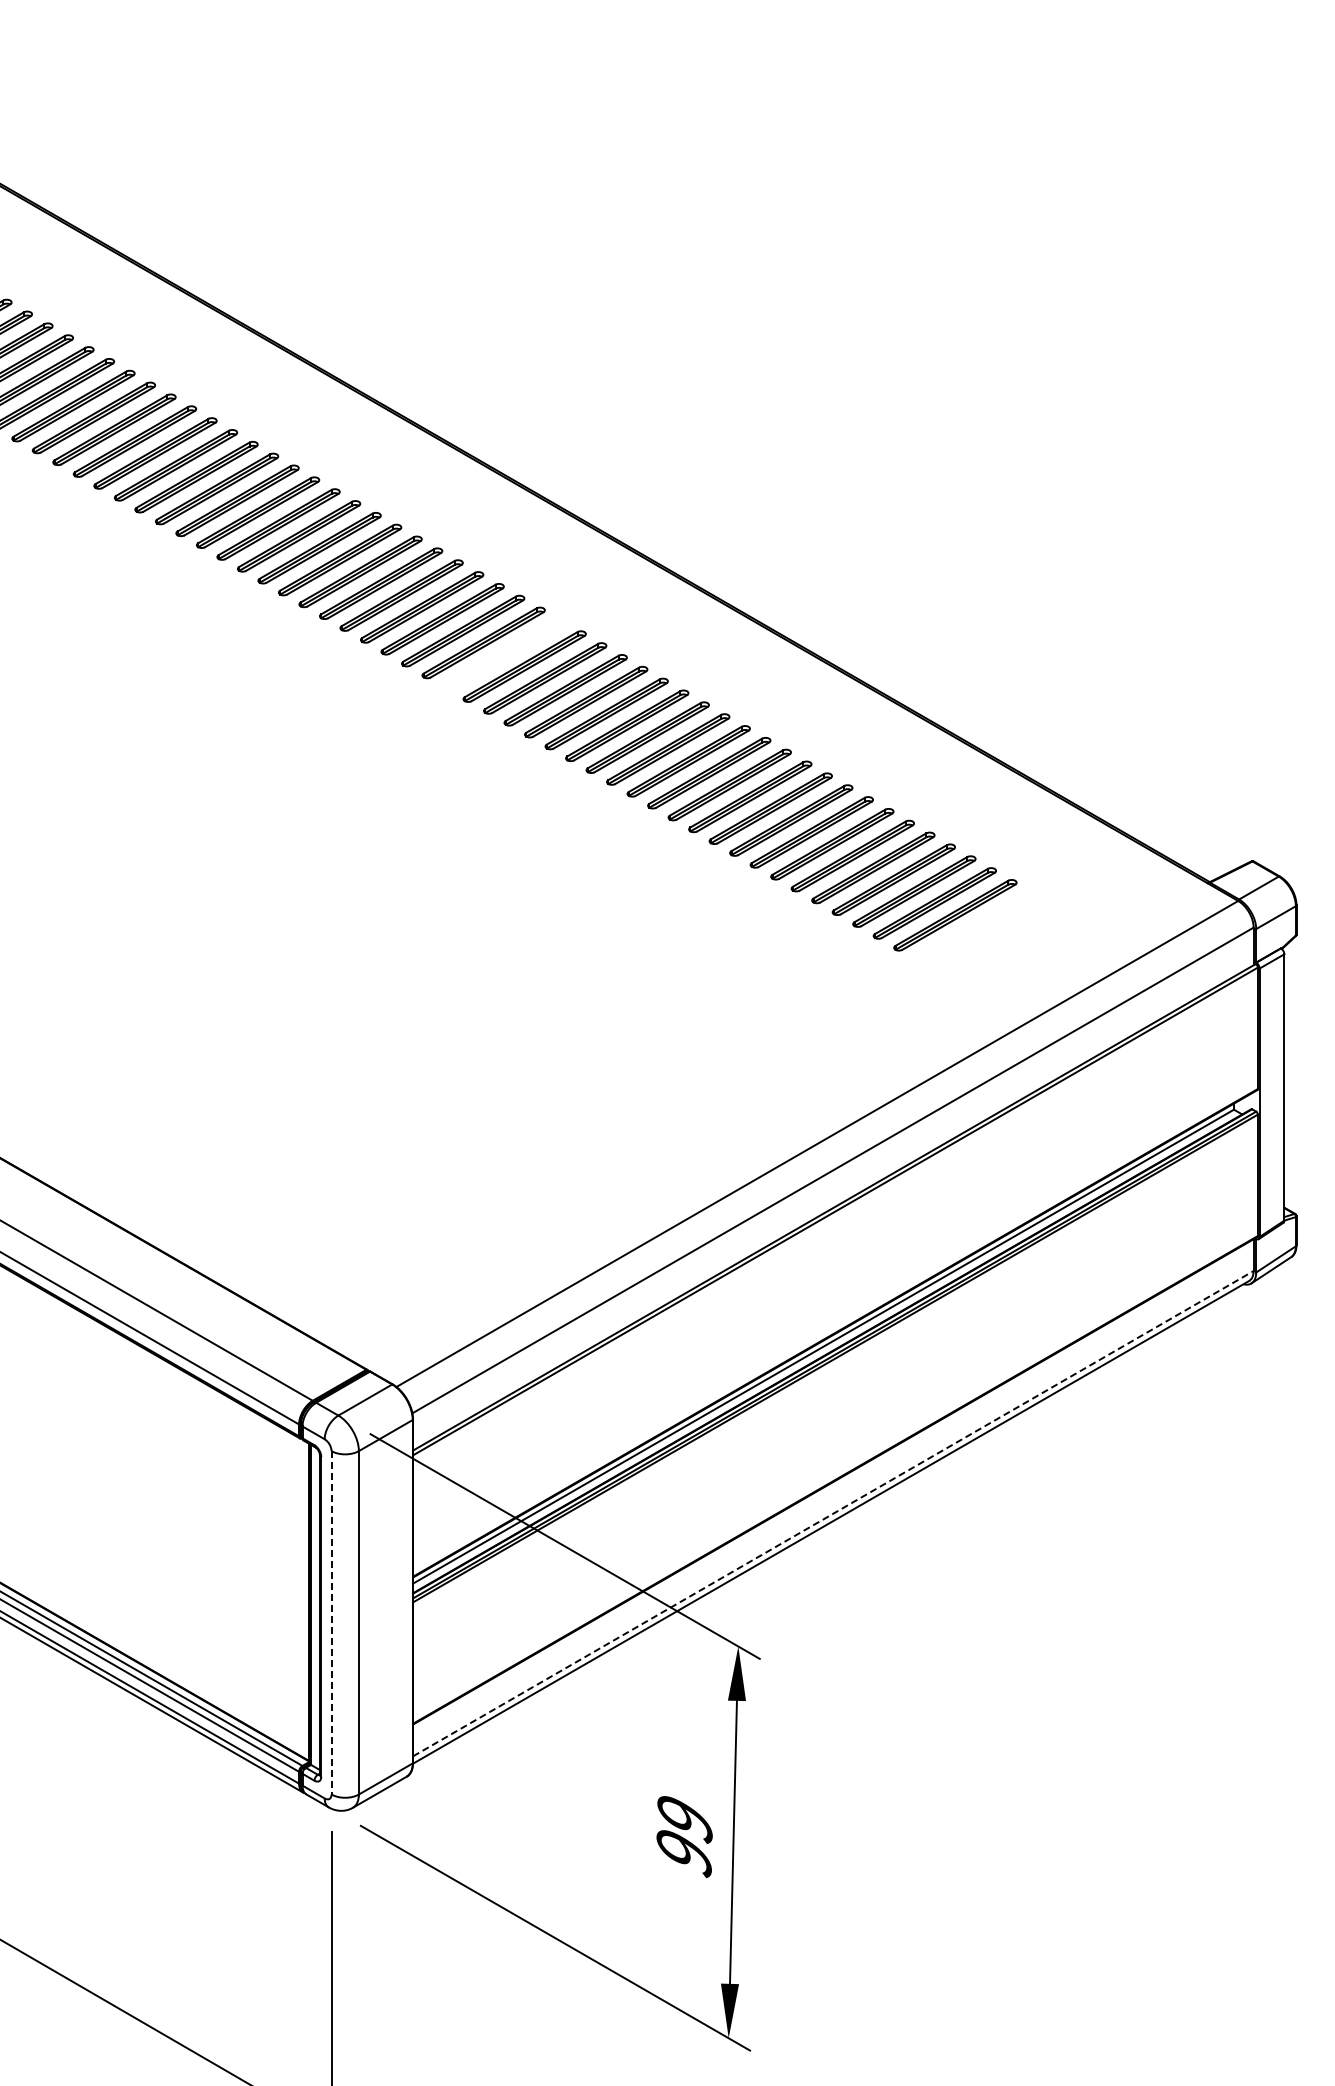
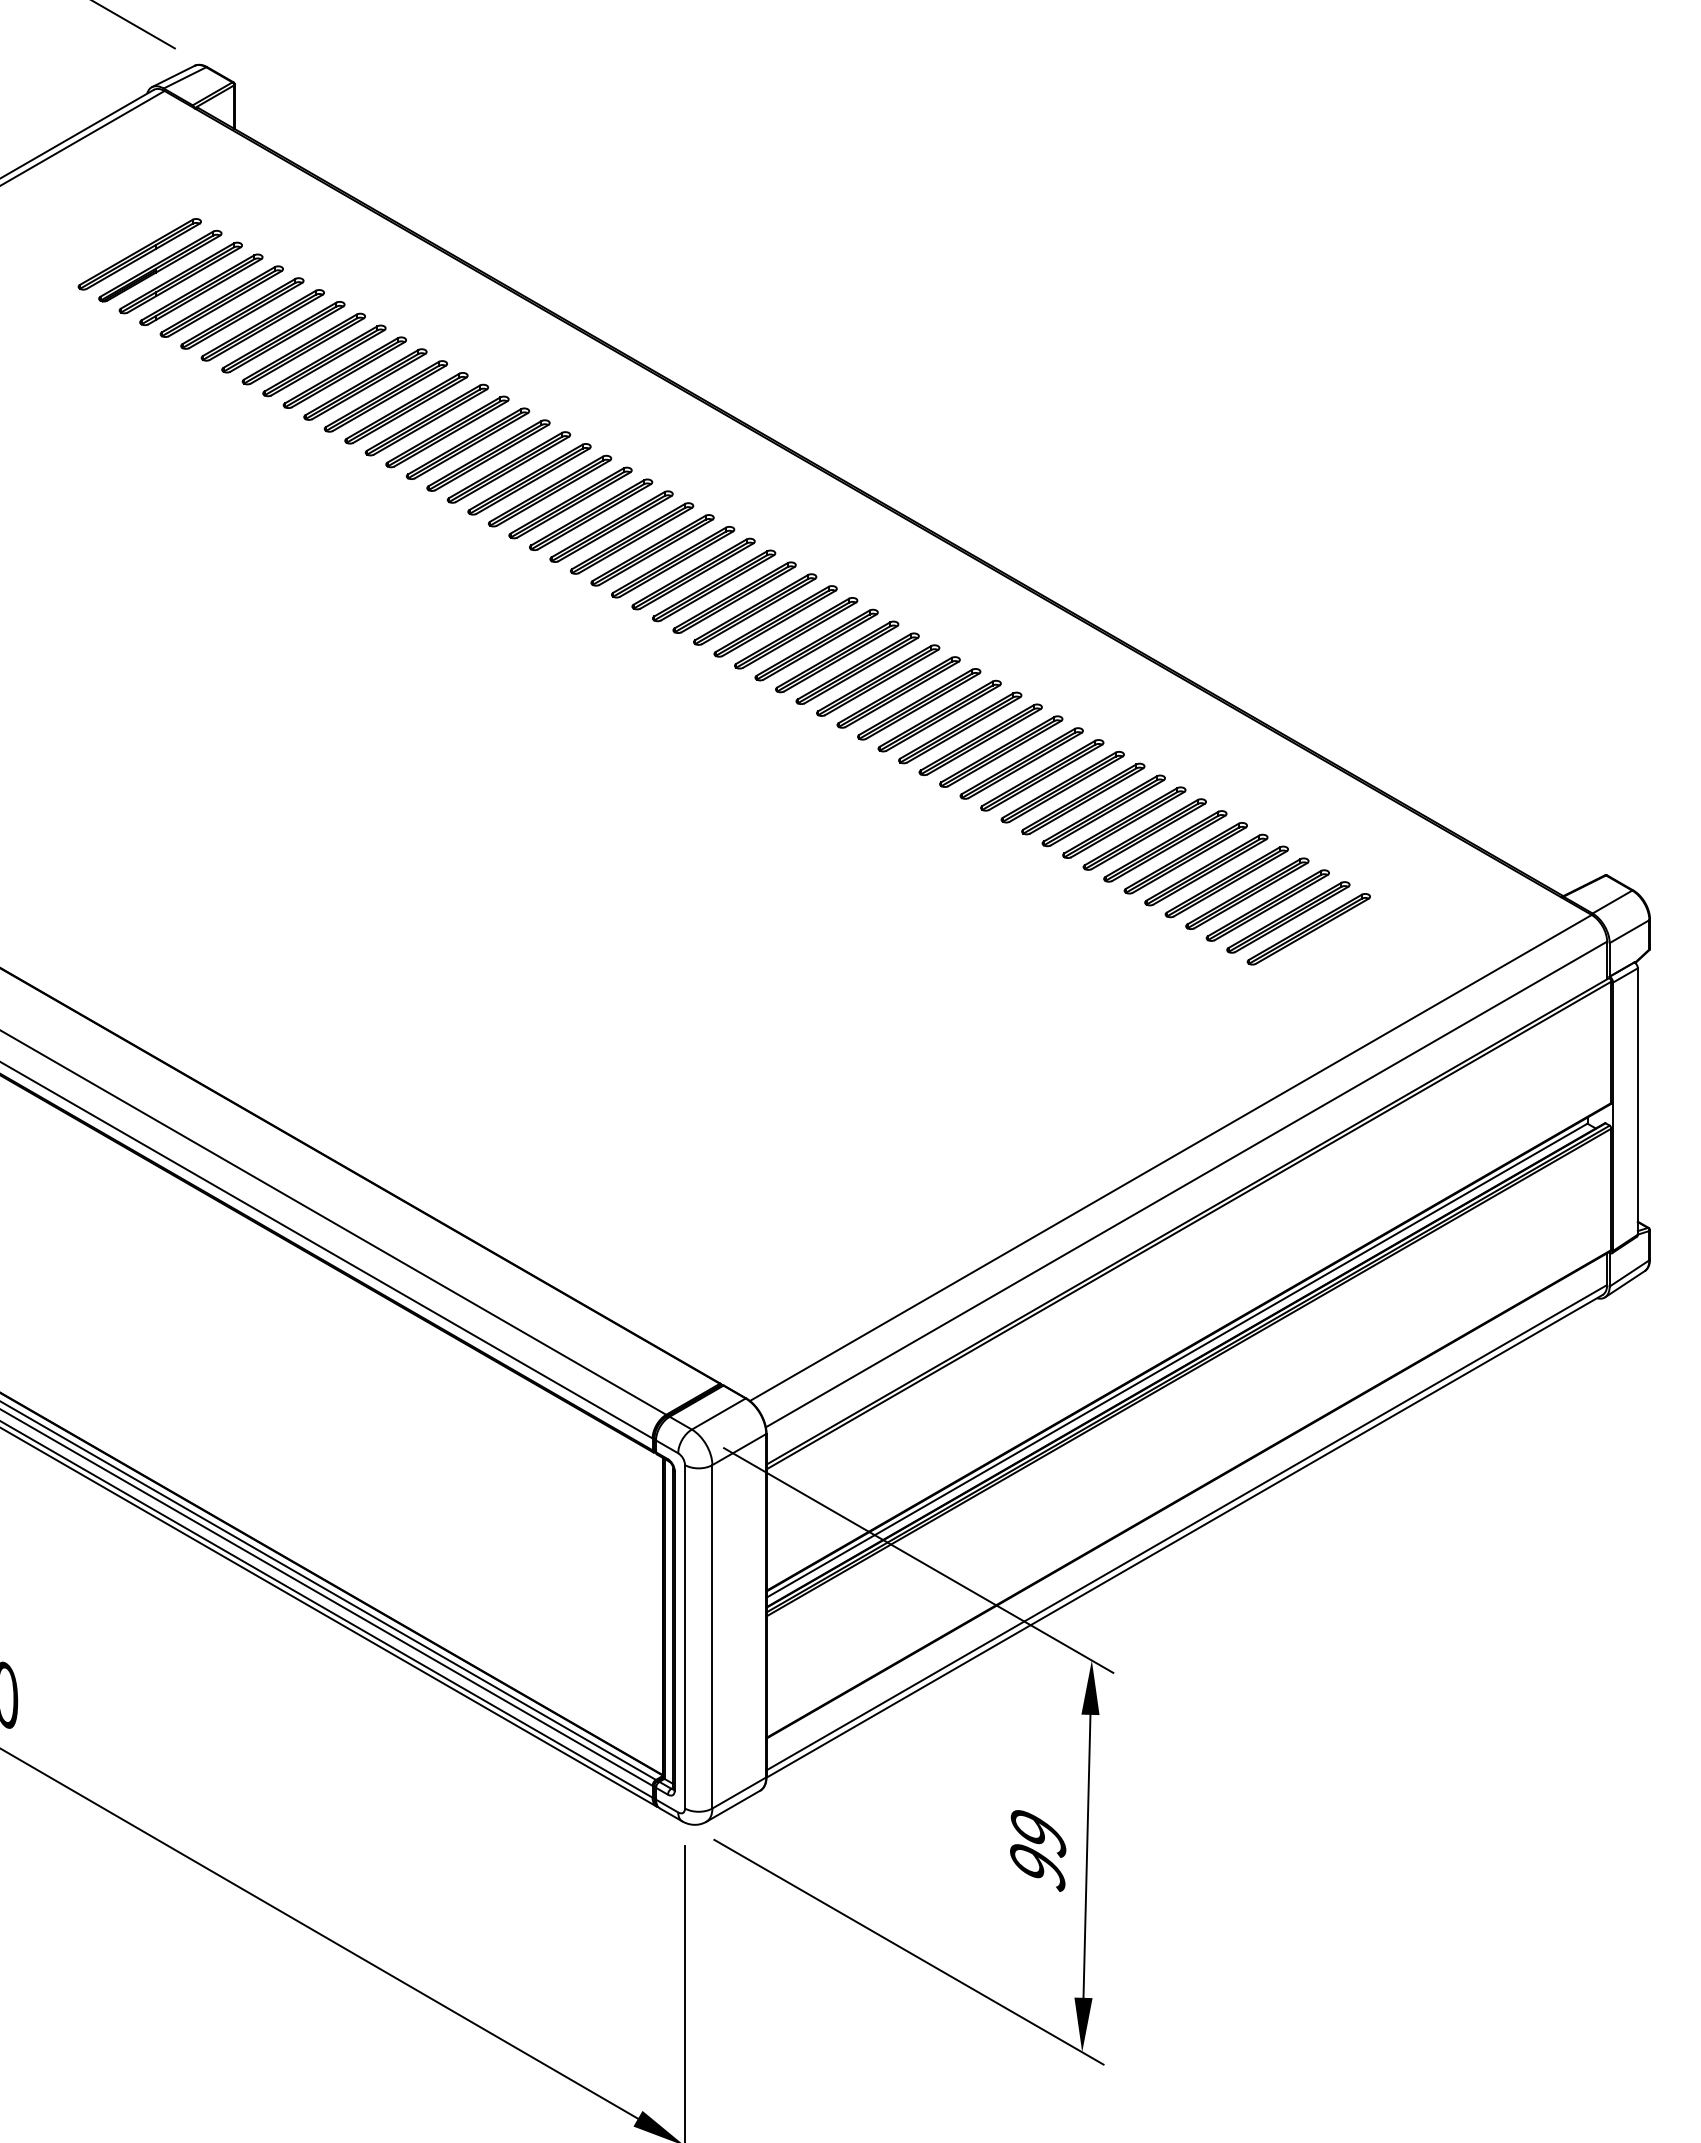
part: (504, 654) -> (857, 668), added
line: (834, 1513) -> (1187, 1527), dashed -> solid
line: (332, 1622) -> (685, 1636), dashed -> solid

